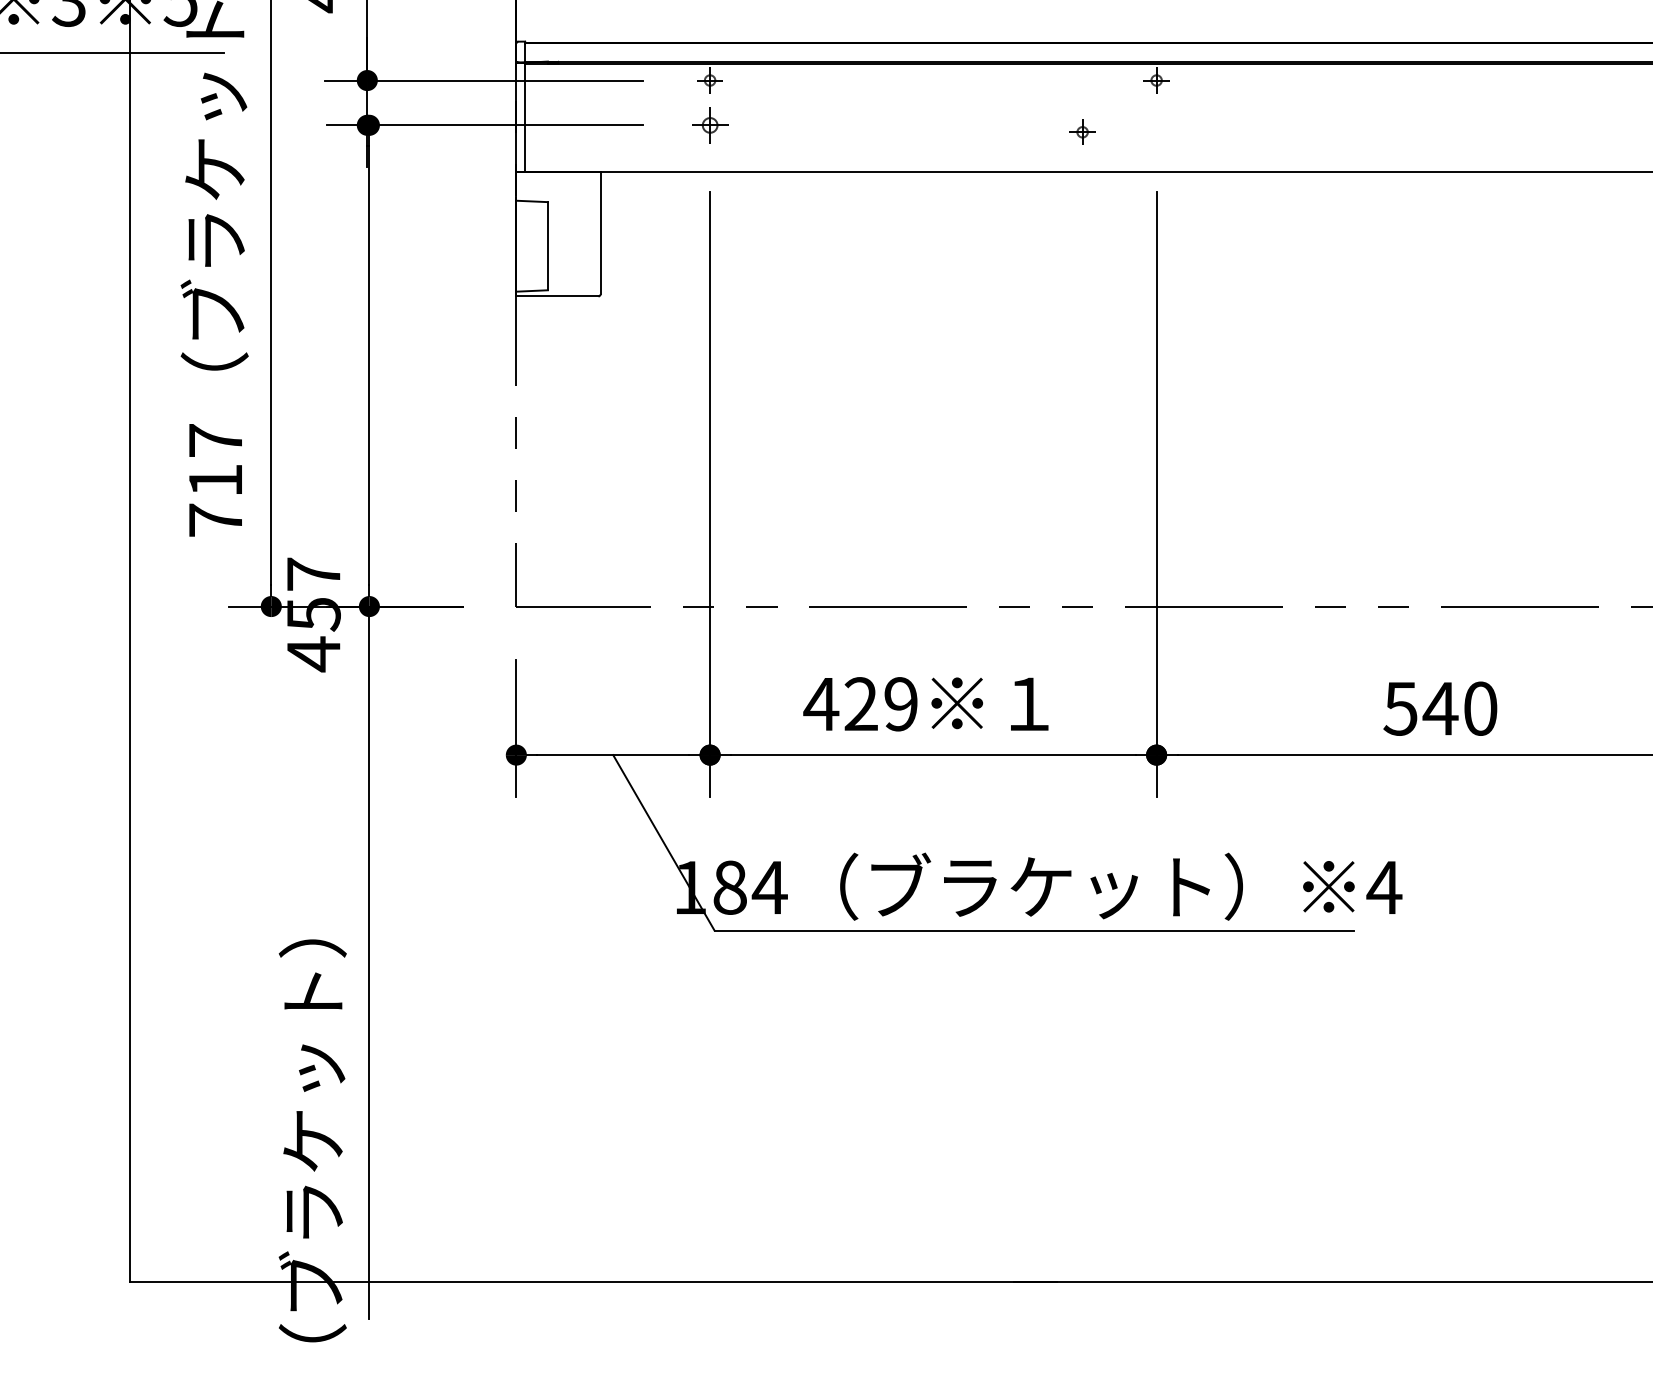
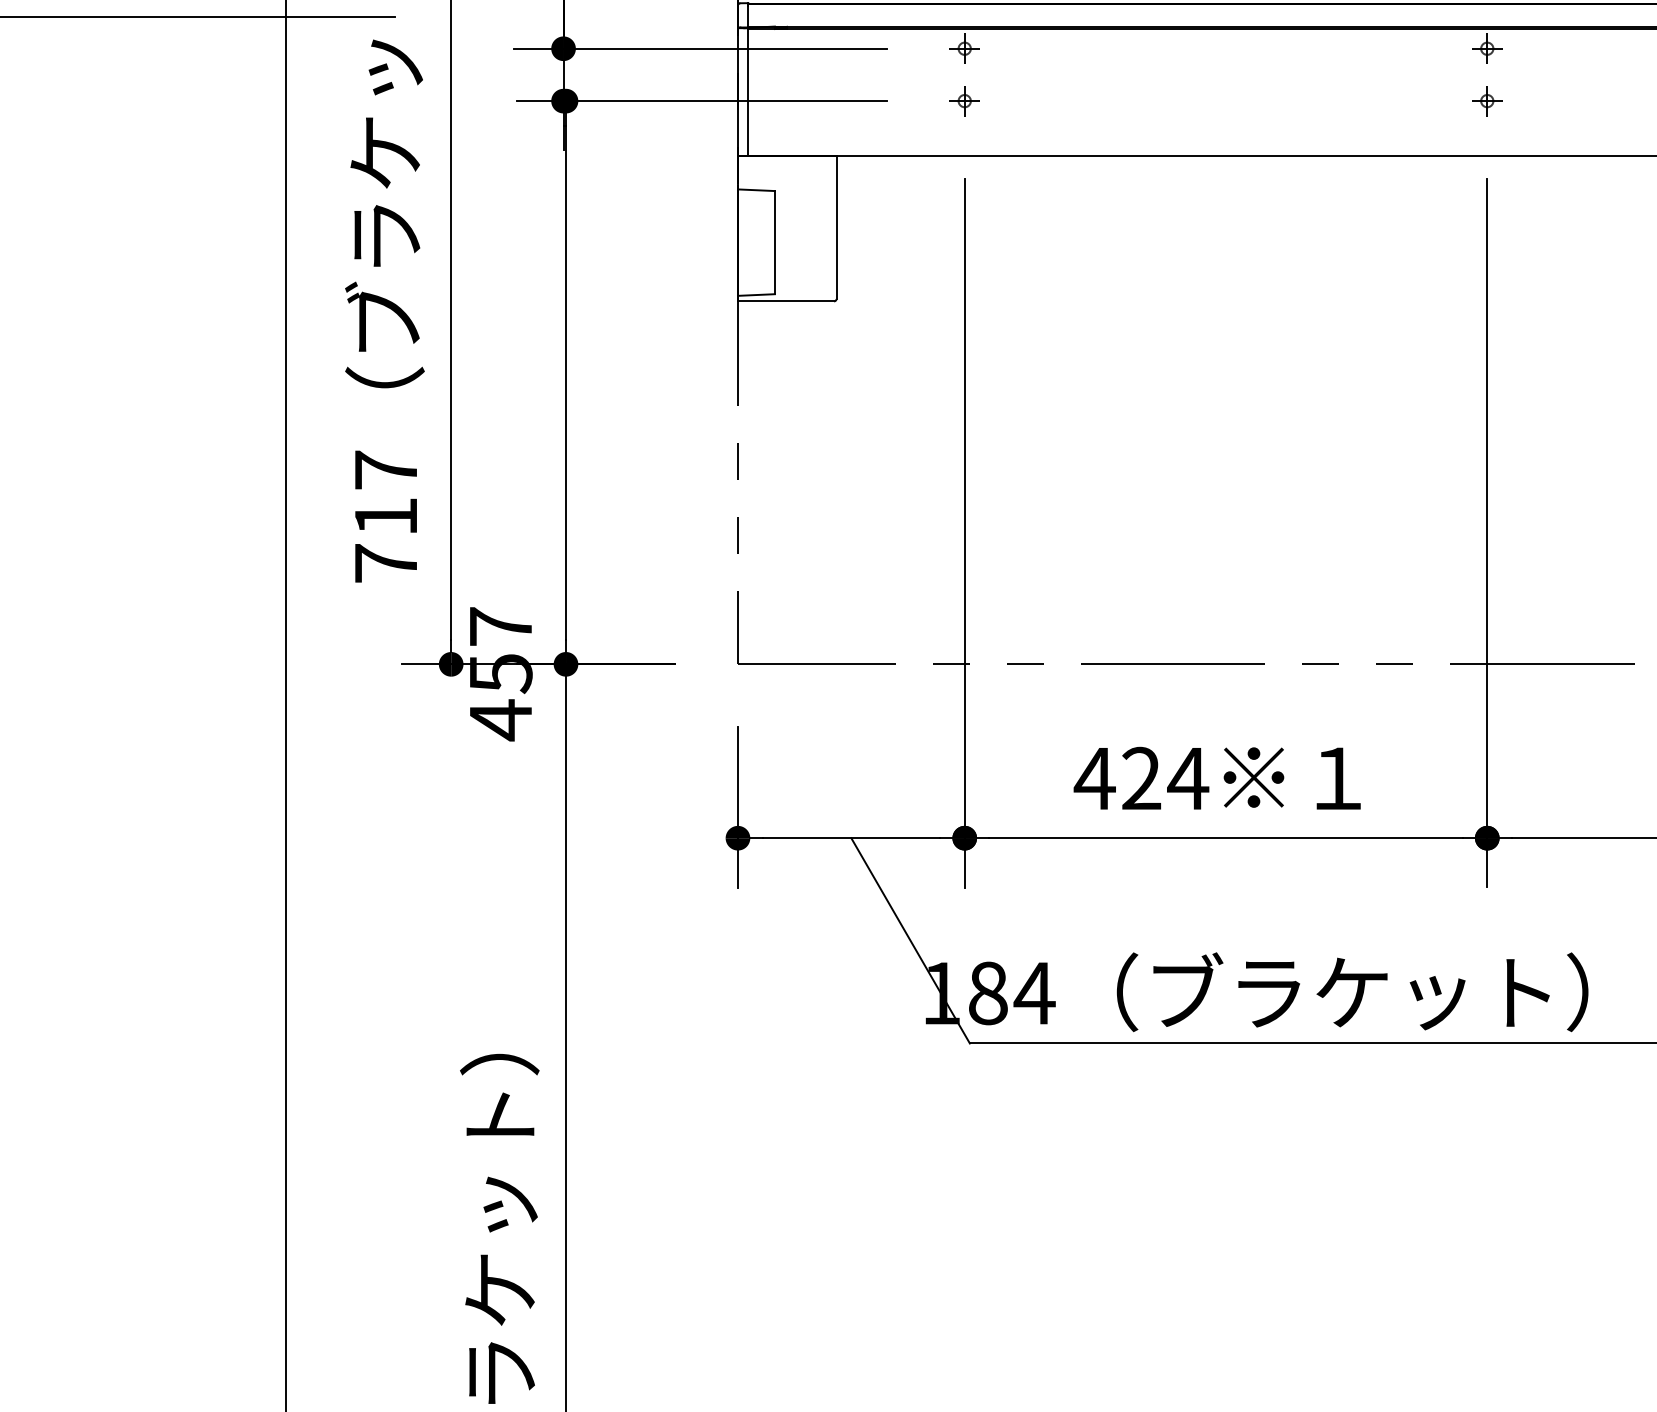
part: (709, 124) -> (964, 100), size x0.71
part: (1082, 131) -> (1487, 100), moved
text: (901, 704) -> (1188, 778), 429 -> 424

